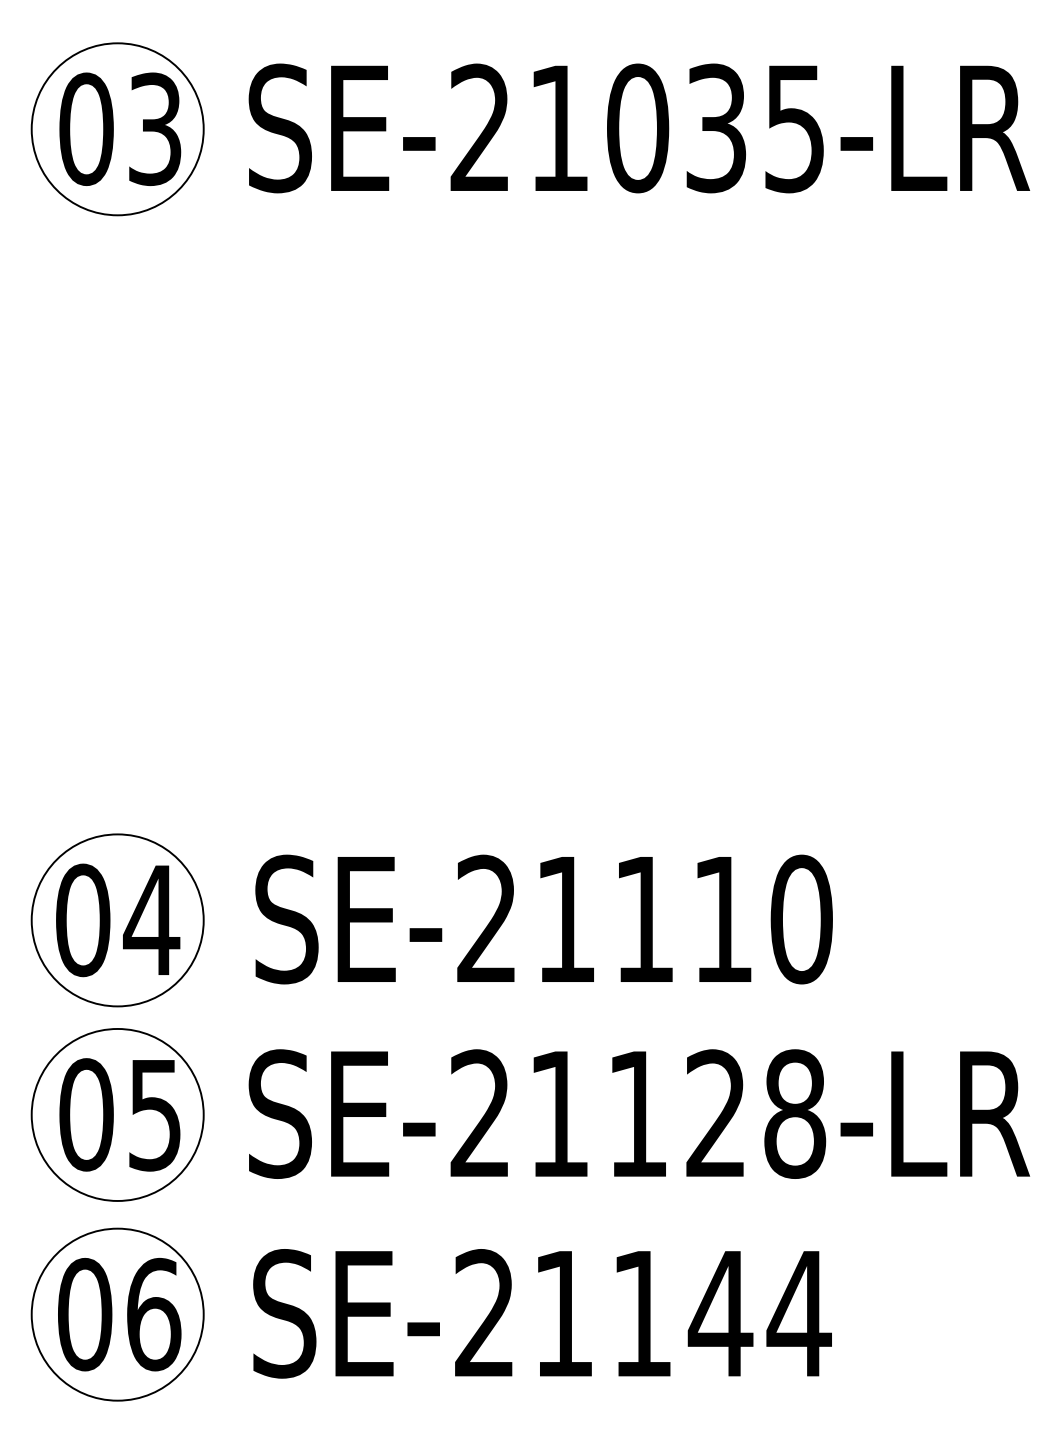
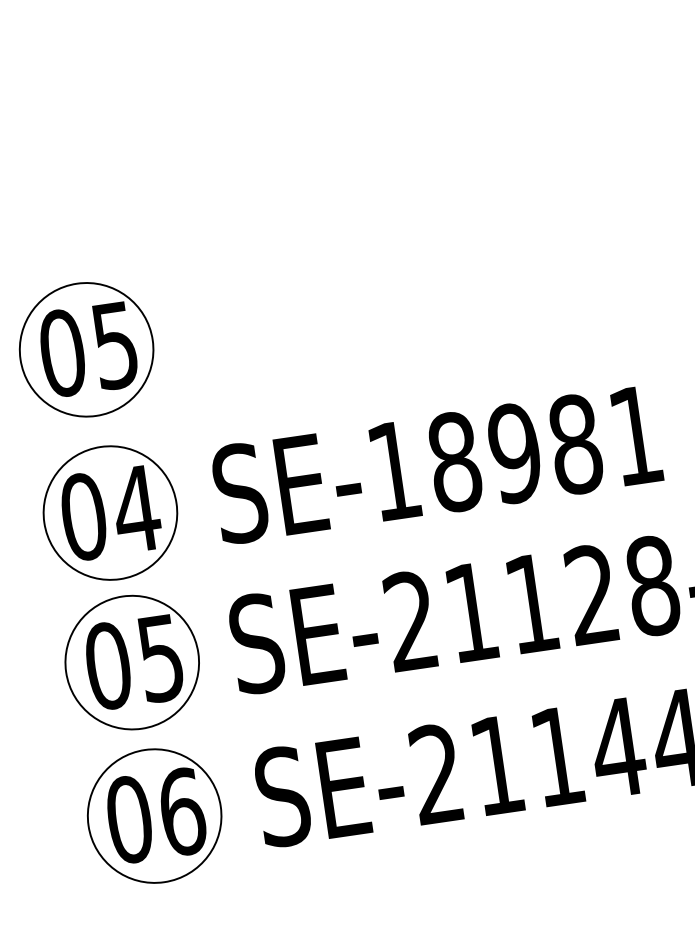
part: (117, 707) -> (86, 349), added
text: (644, 919) -> (515, 453), SE-21110 -> SE-18981

